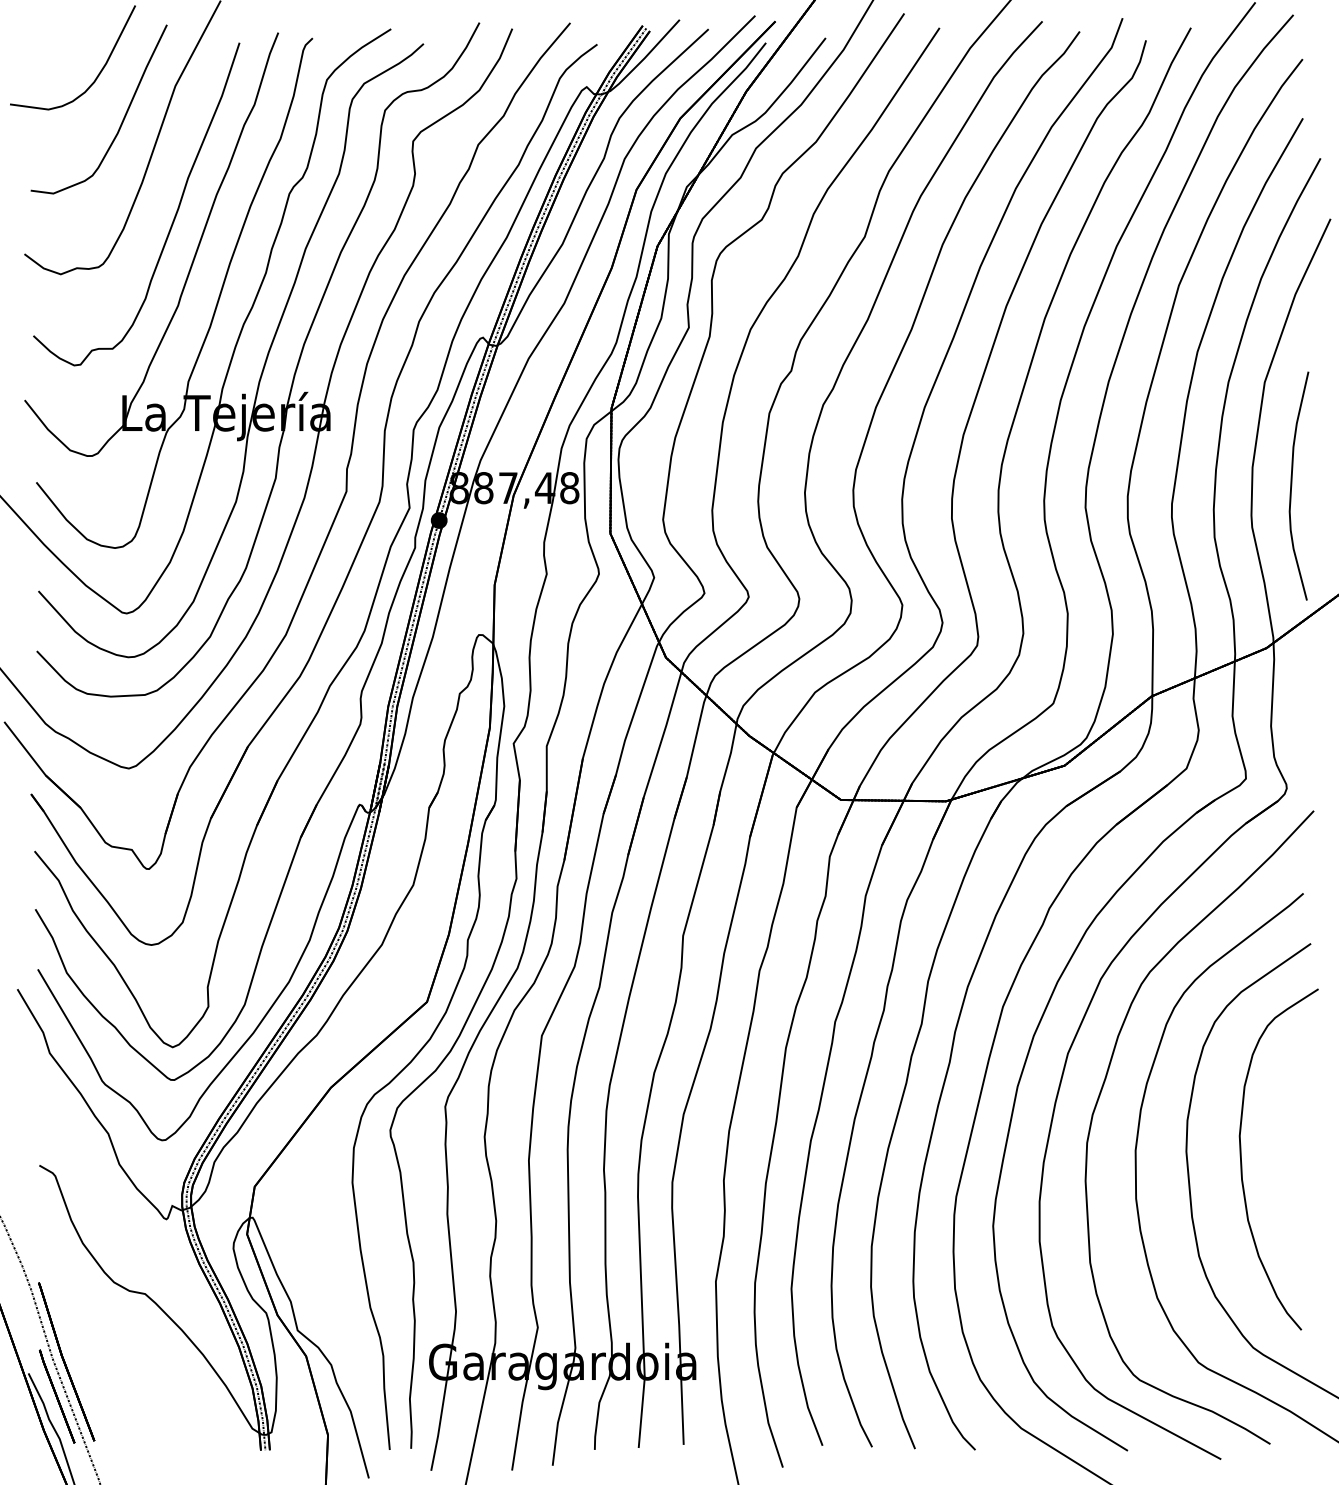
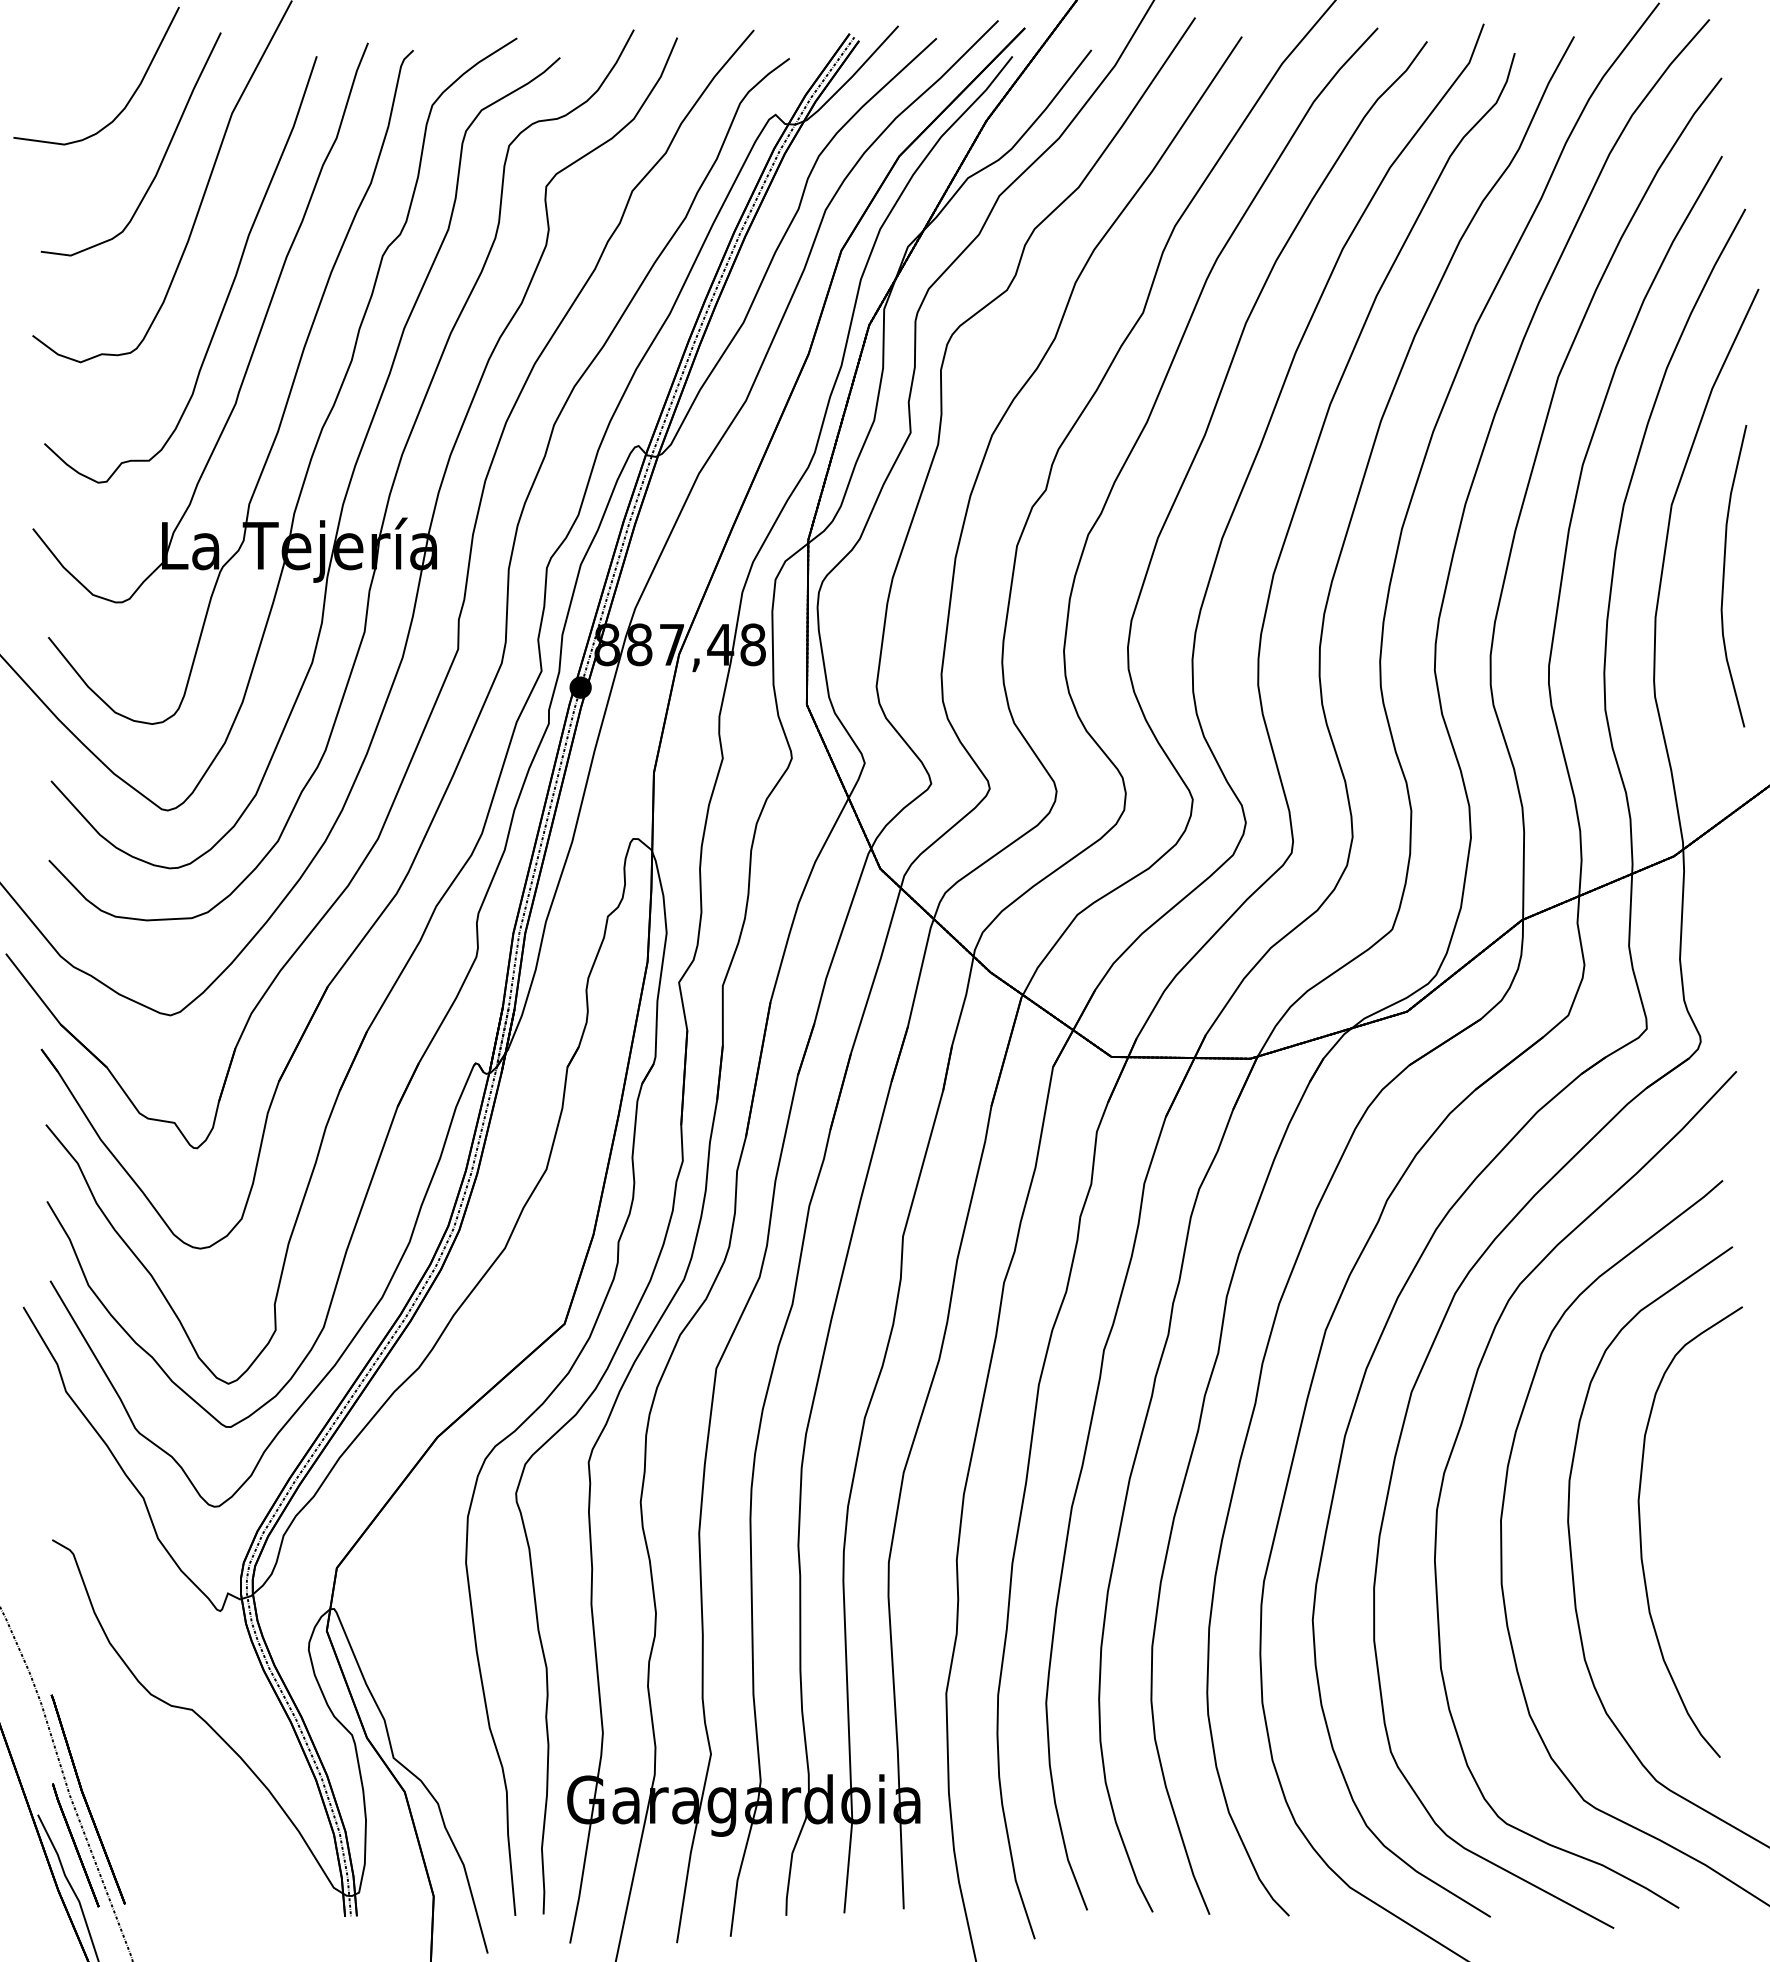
part: (1291, 486) -> (1724, 576), moved

